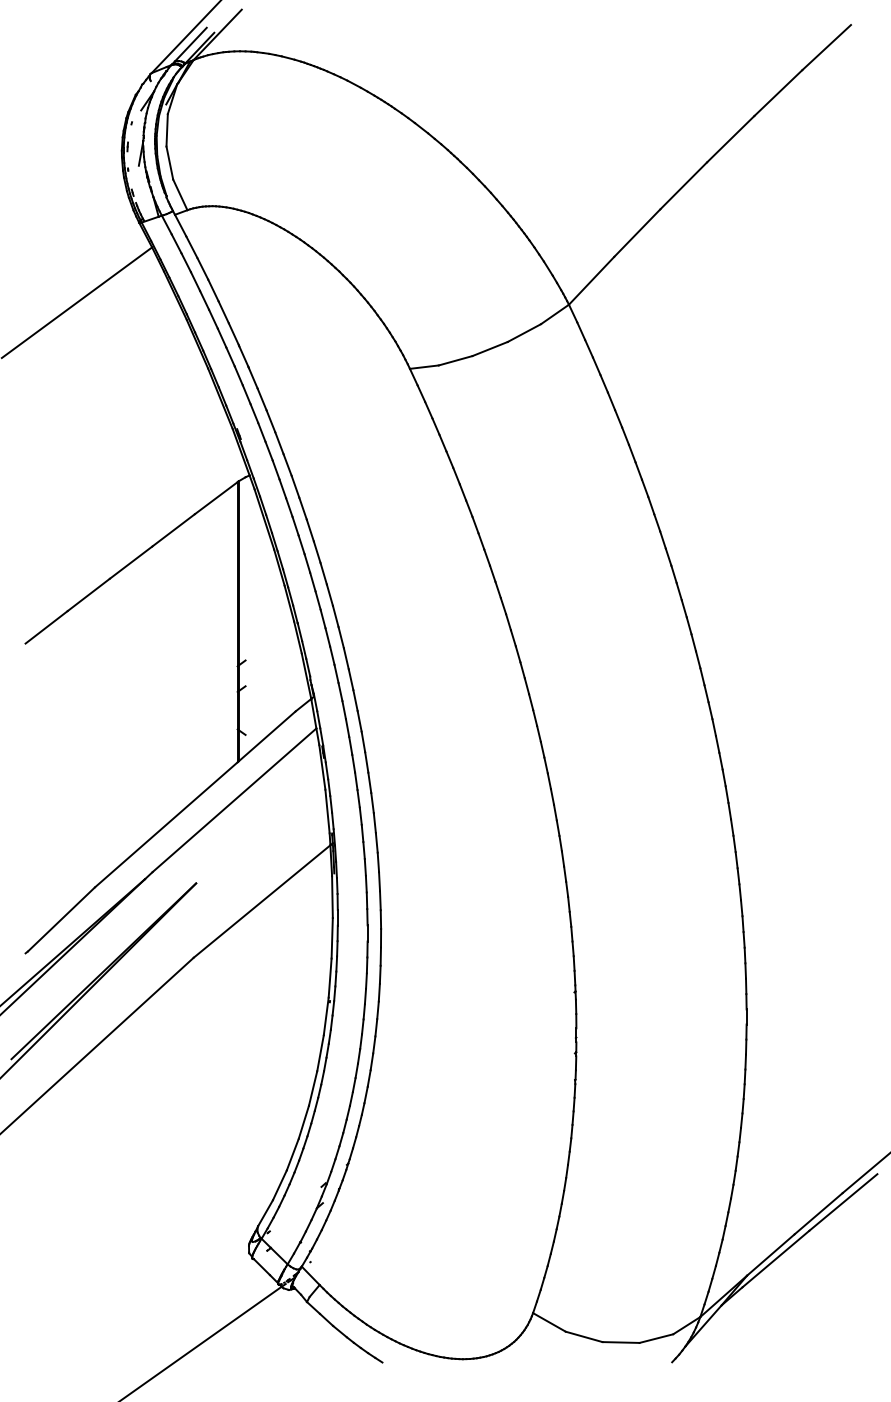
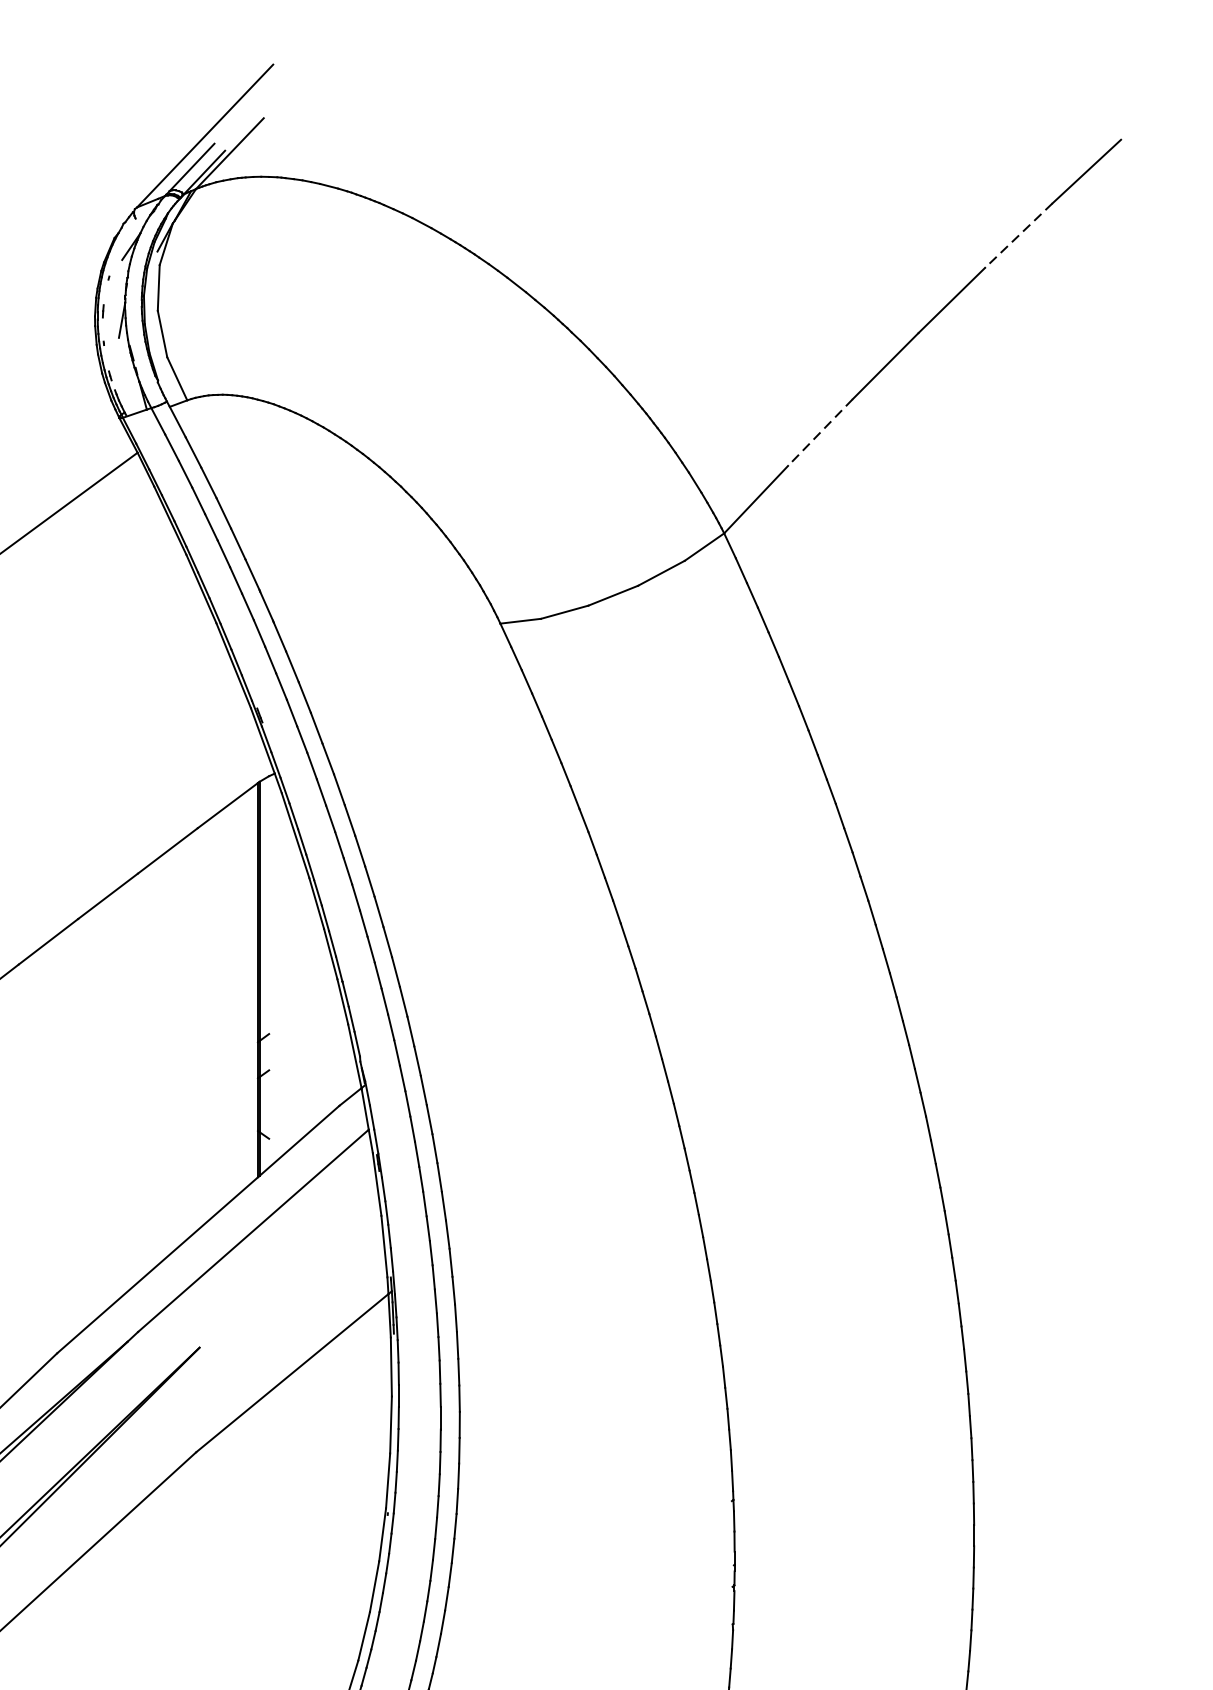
line: (778, 93) -> (1019, 236), solid -> dashed
line: (637, 233) -> (820, 433), solid -> dashed

